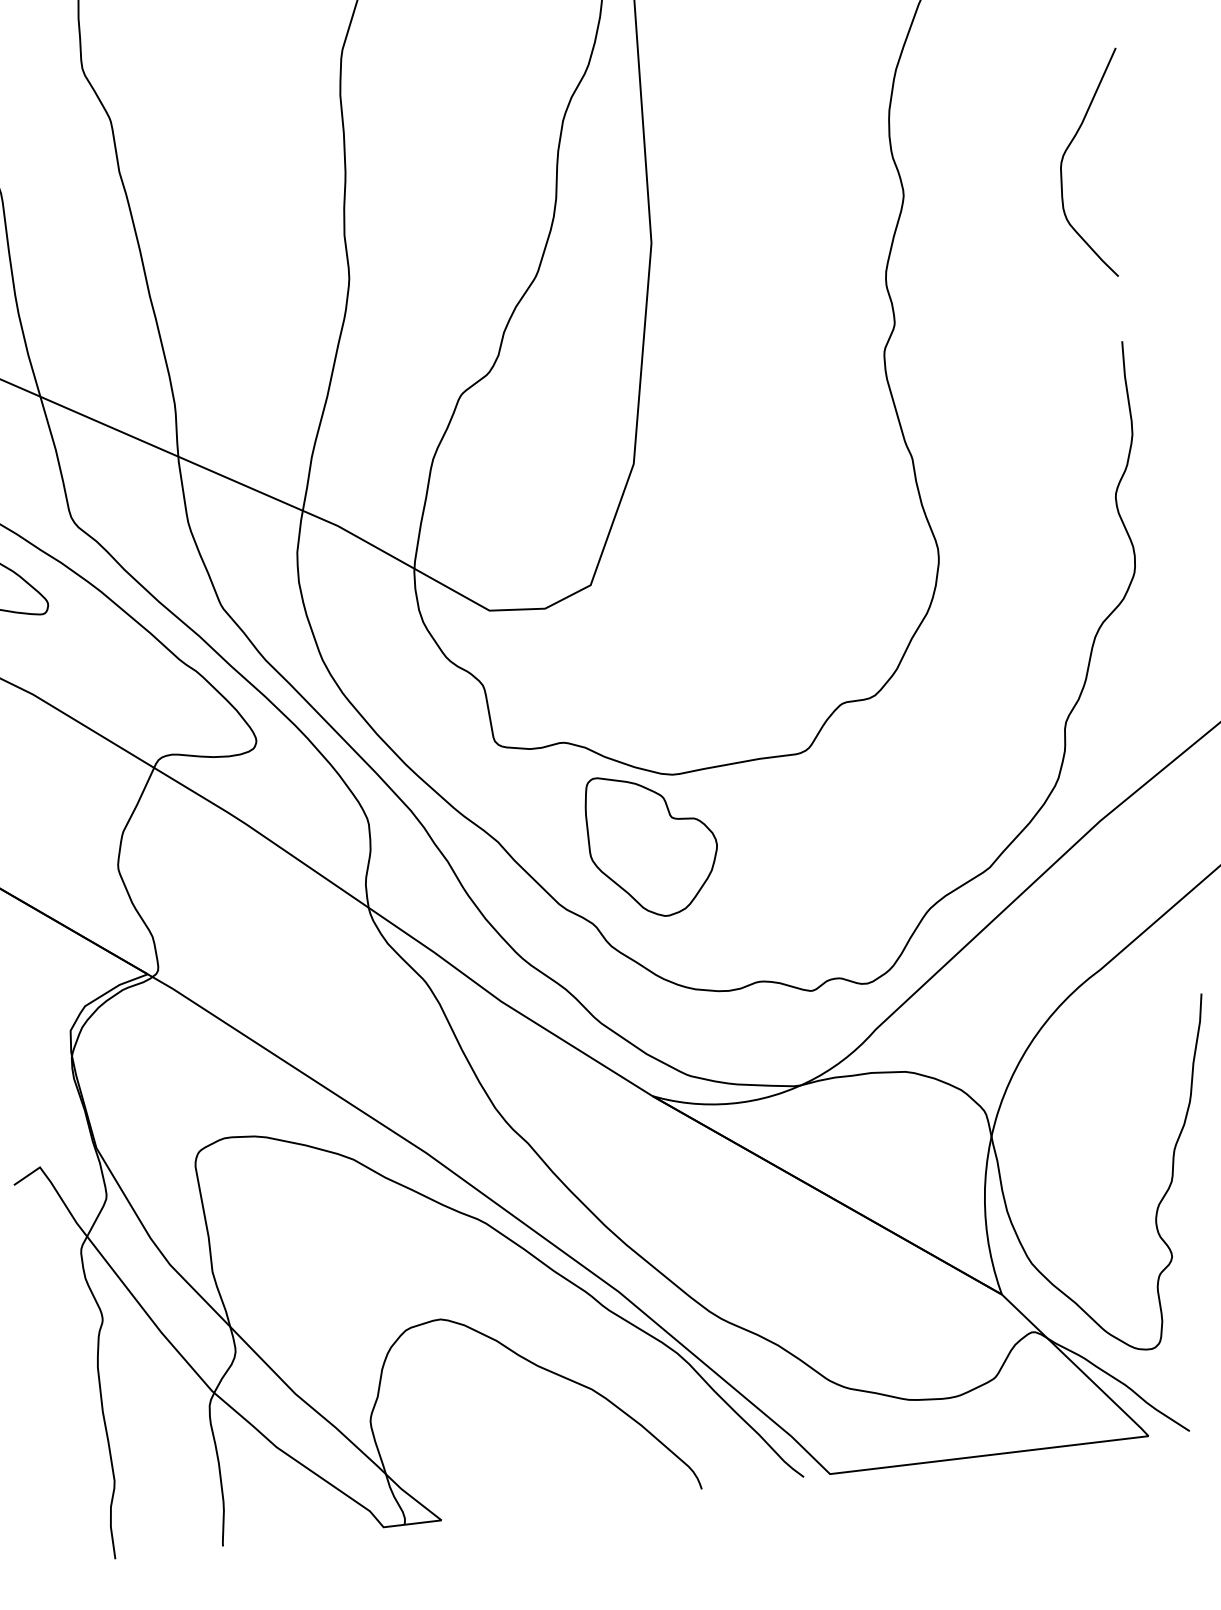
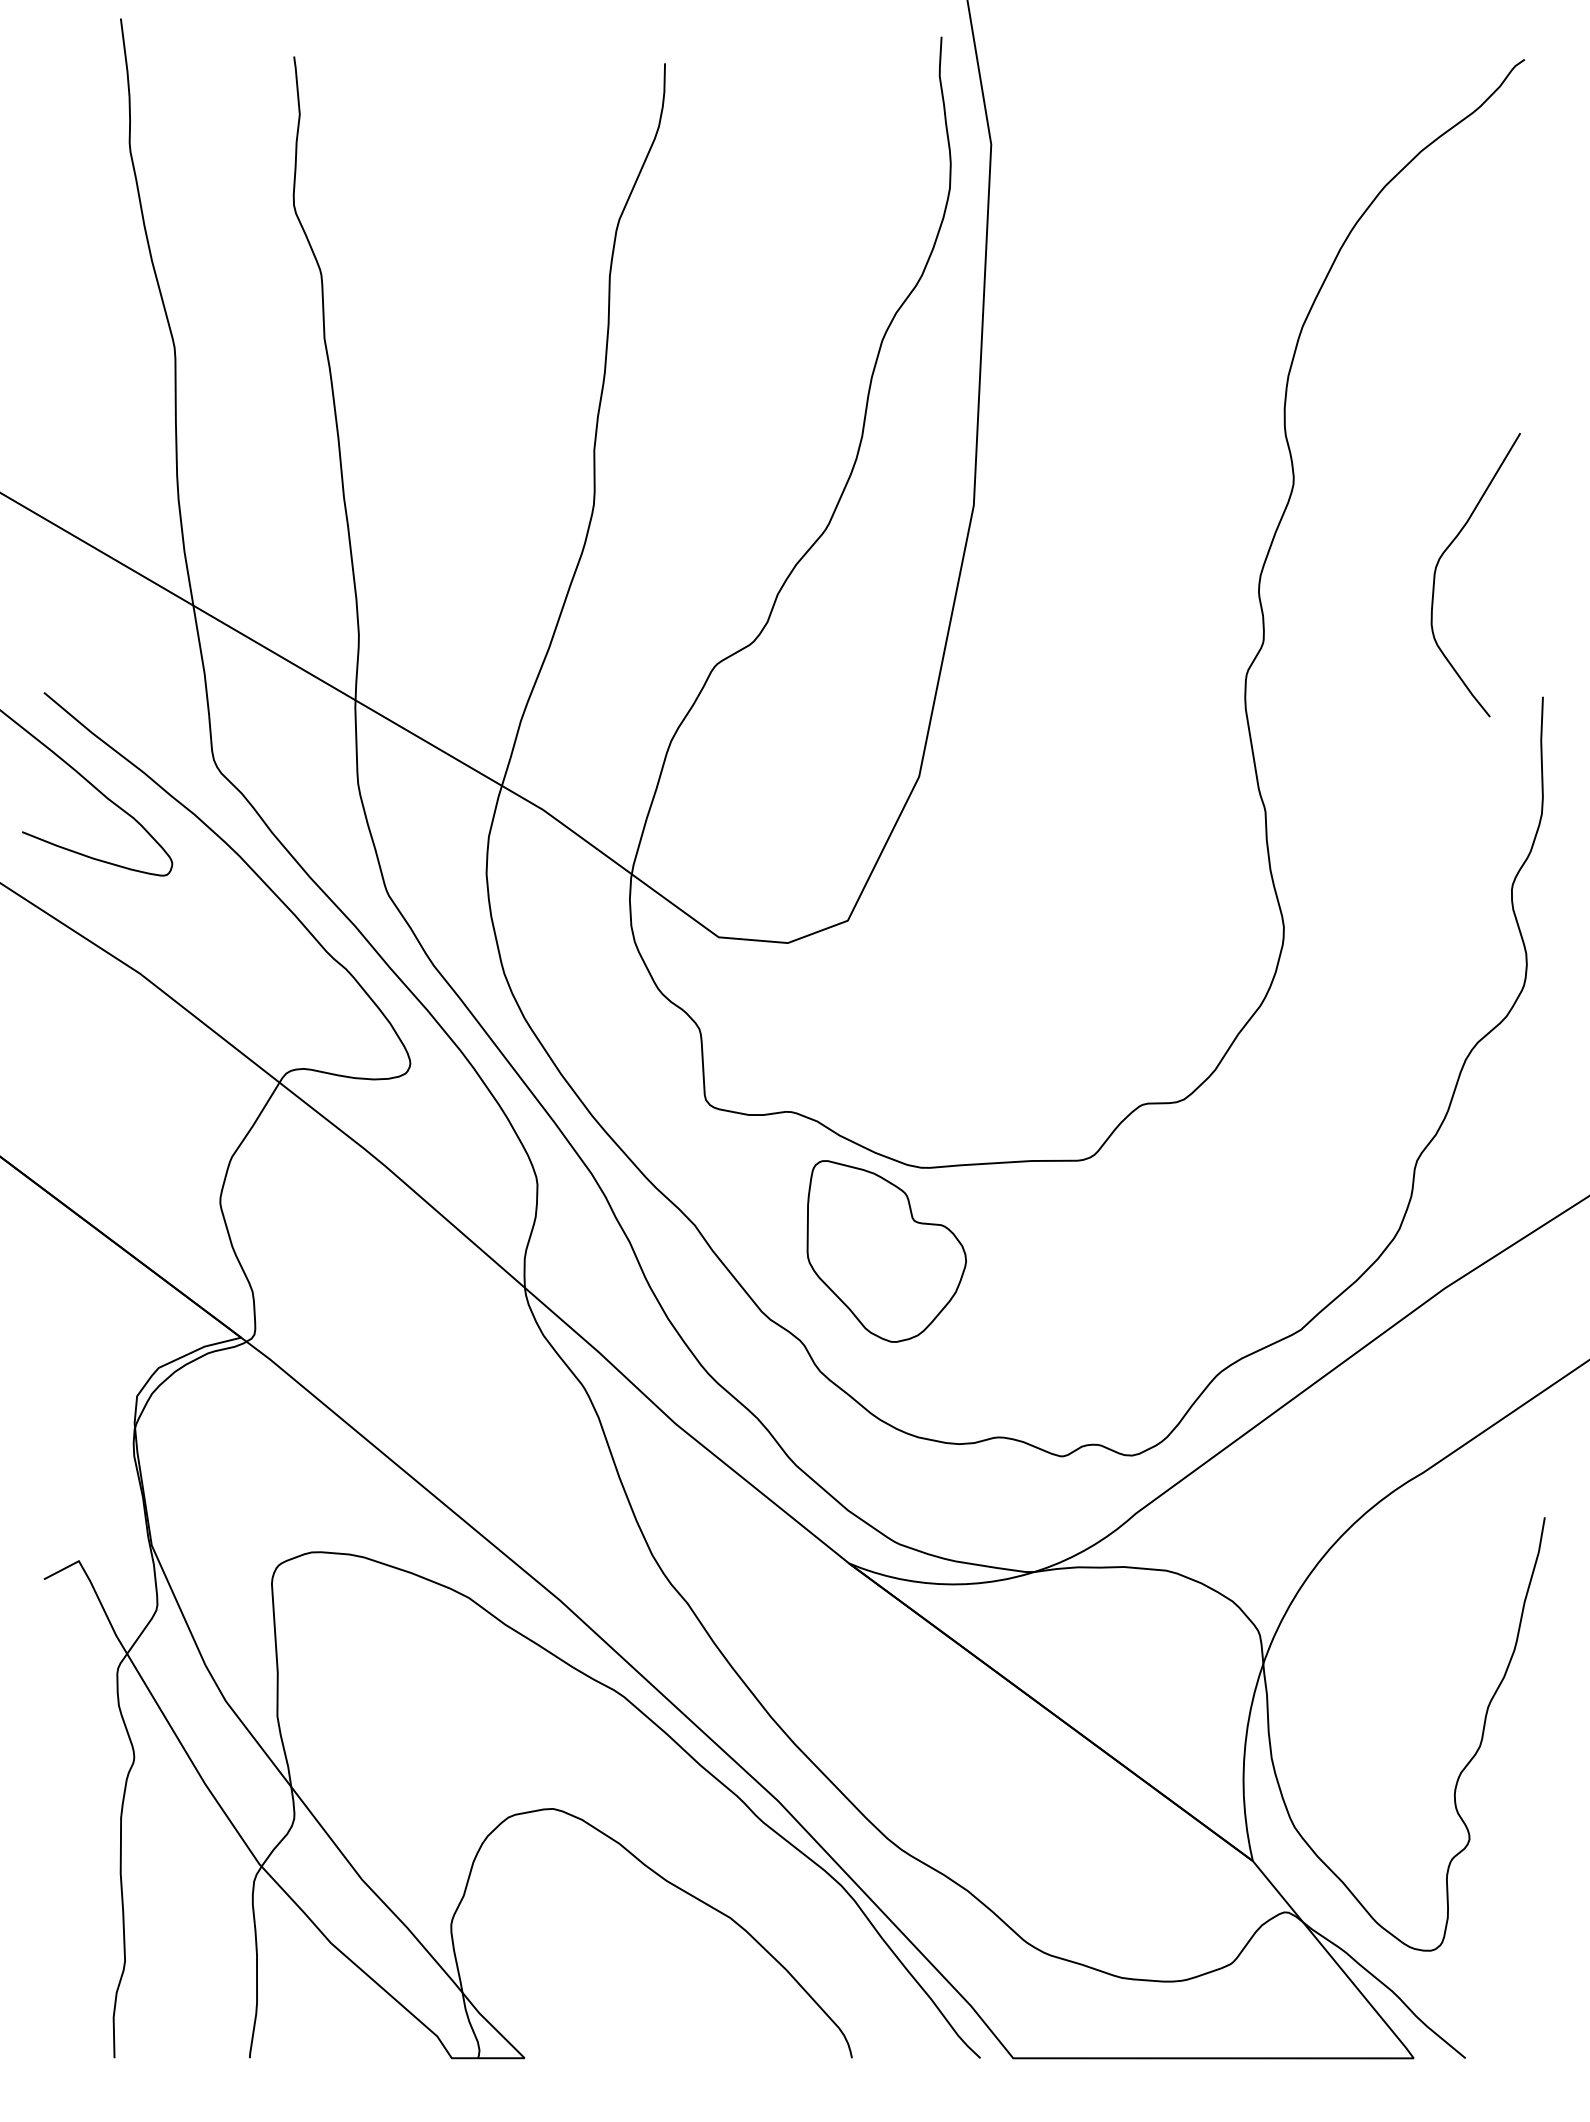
curve: (1066, 150) -> (1444, 553), moved

